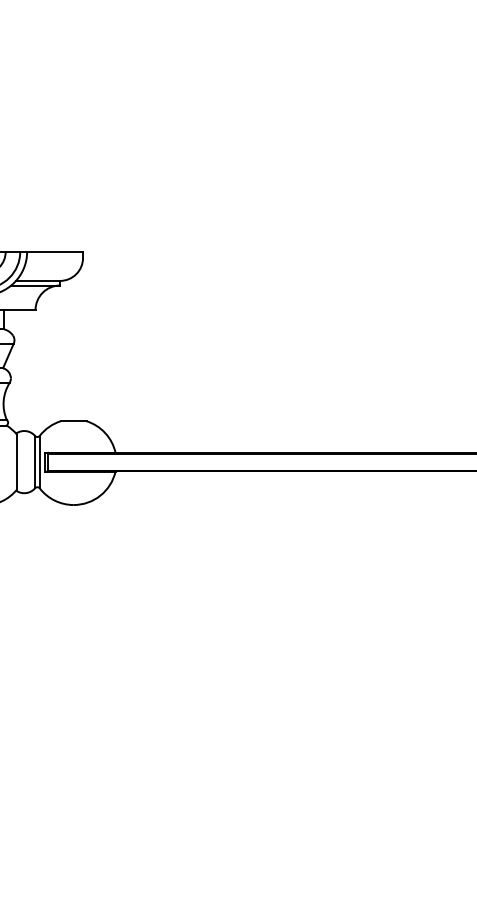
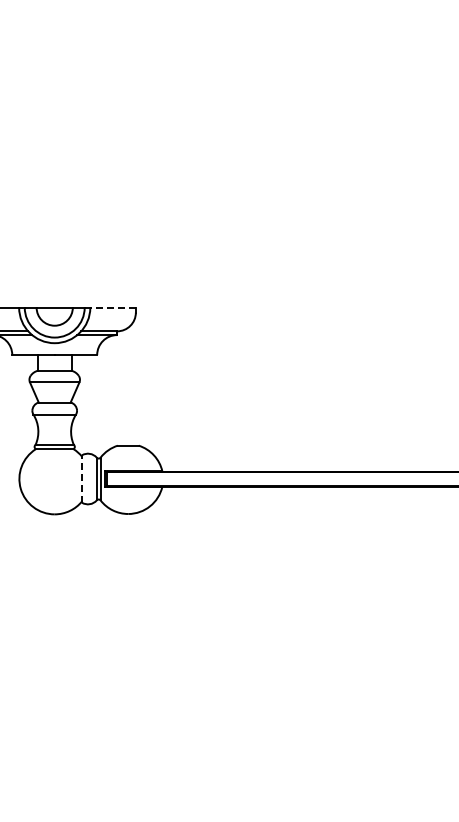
line: (55, 251) -> (113, 307), solid -> dashed
line: (17, 462) -> (82, 479), solid -> dashed

